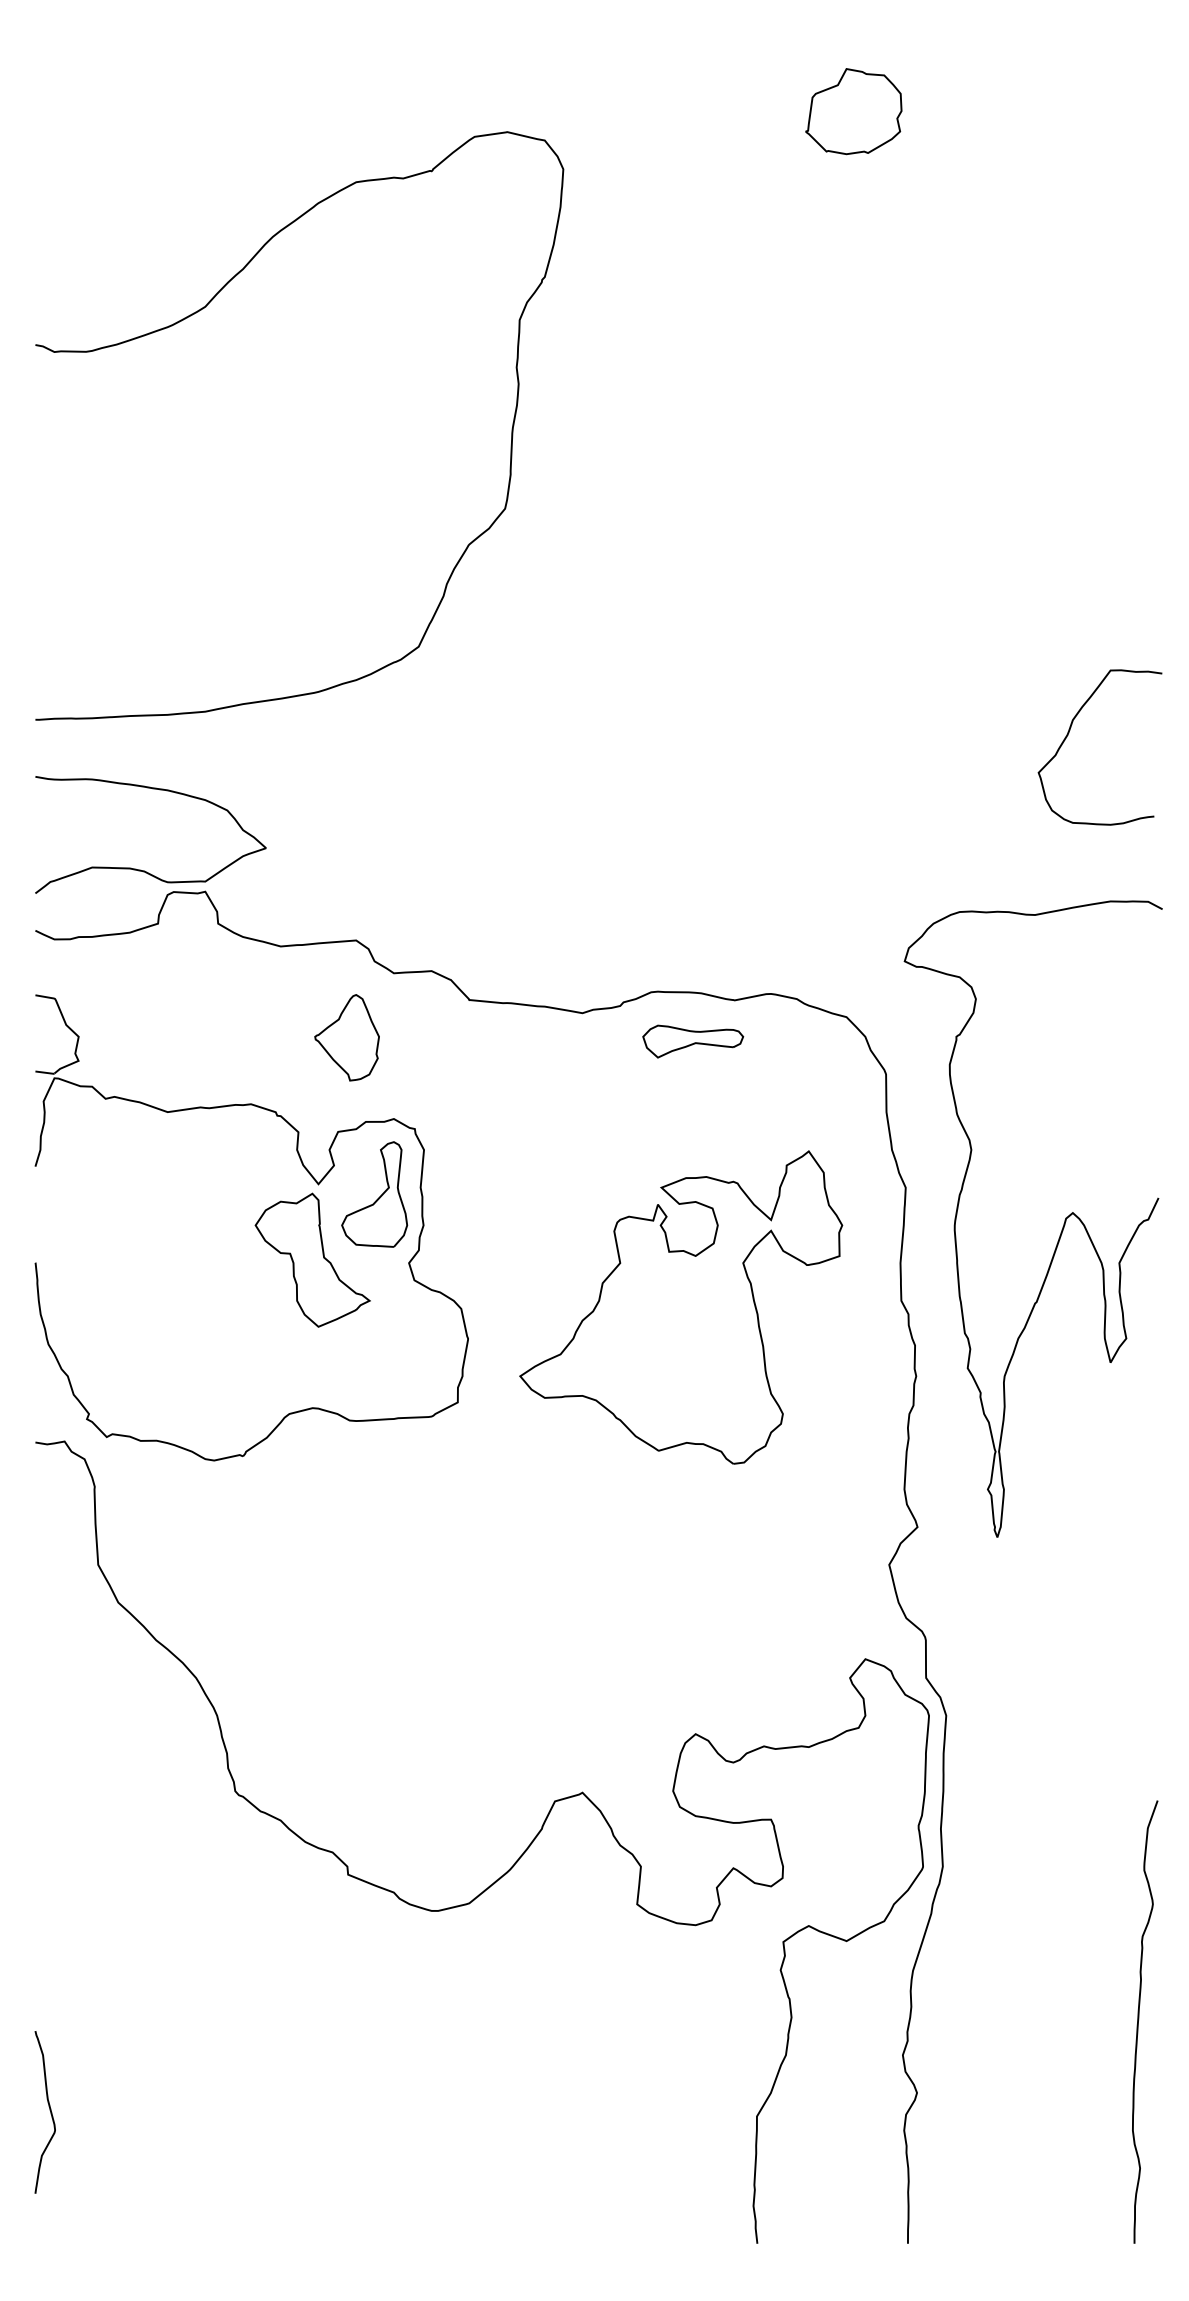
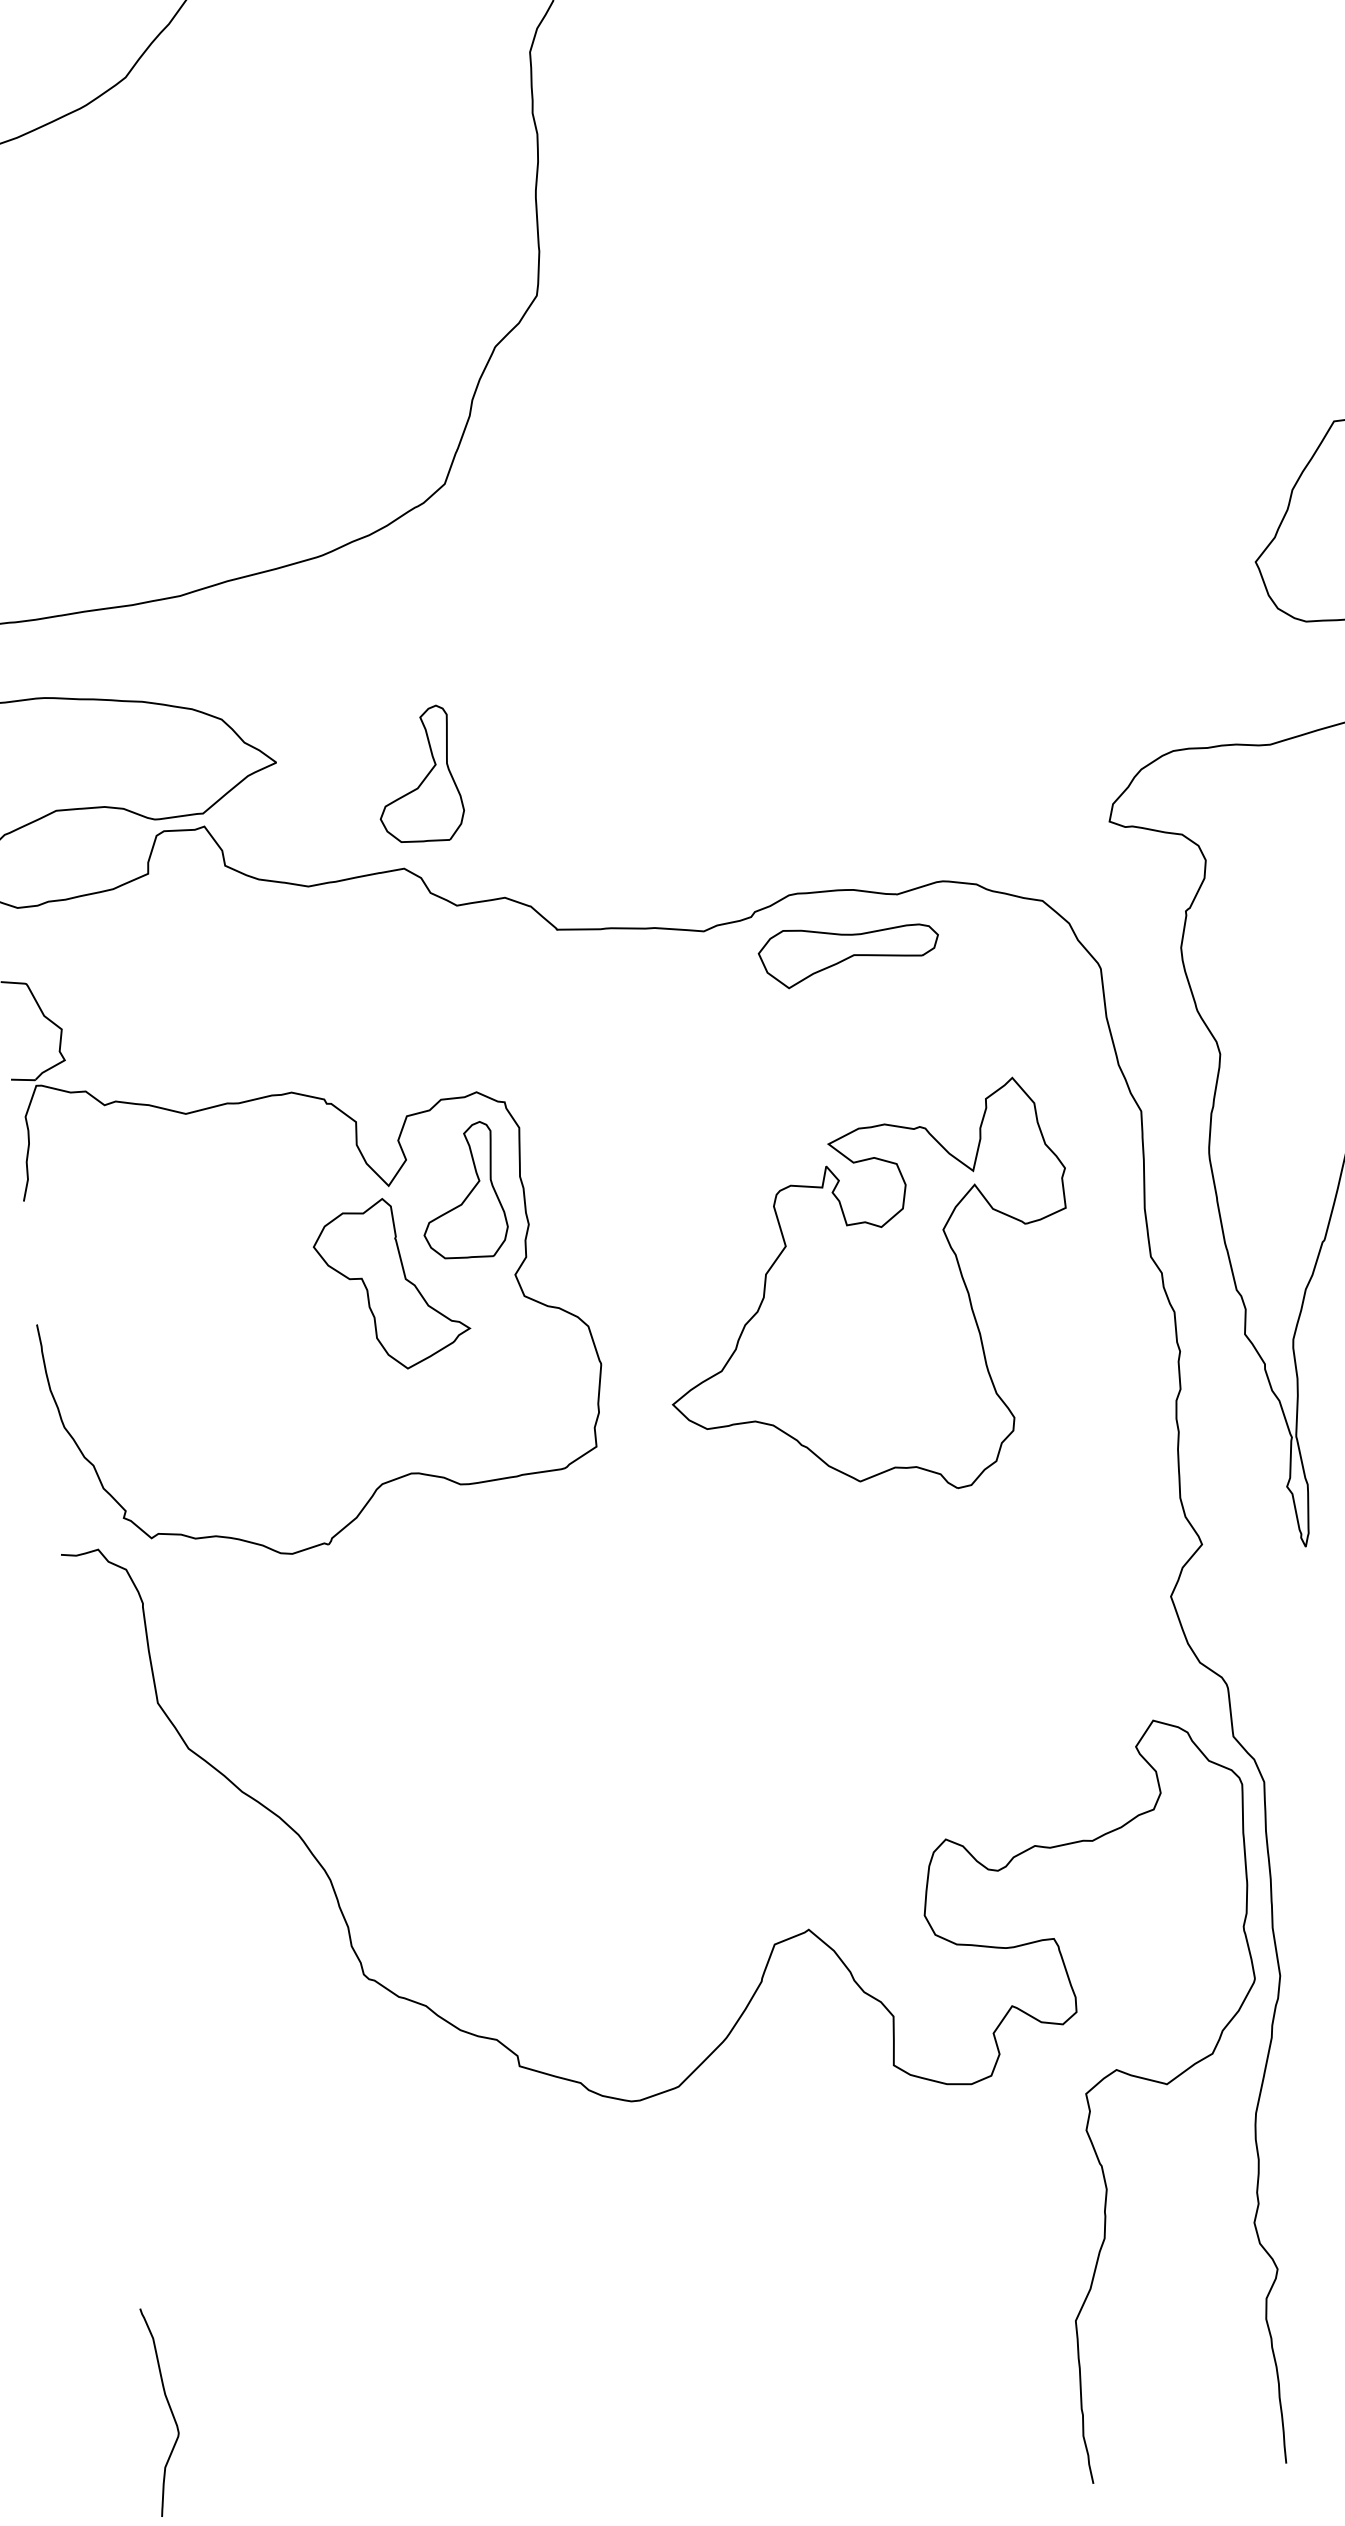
part: (374, 869) -> (418, 775), added
part: (346, 1037) -> (404, 994), removed
part: (693, 1041) -> (849, 952), size x1.4

